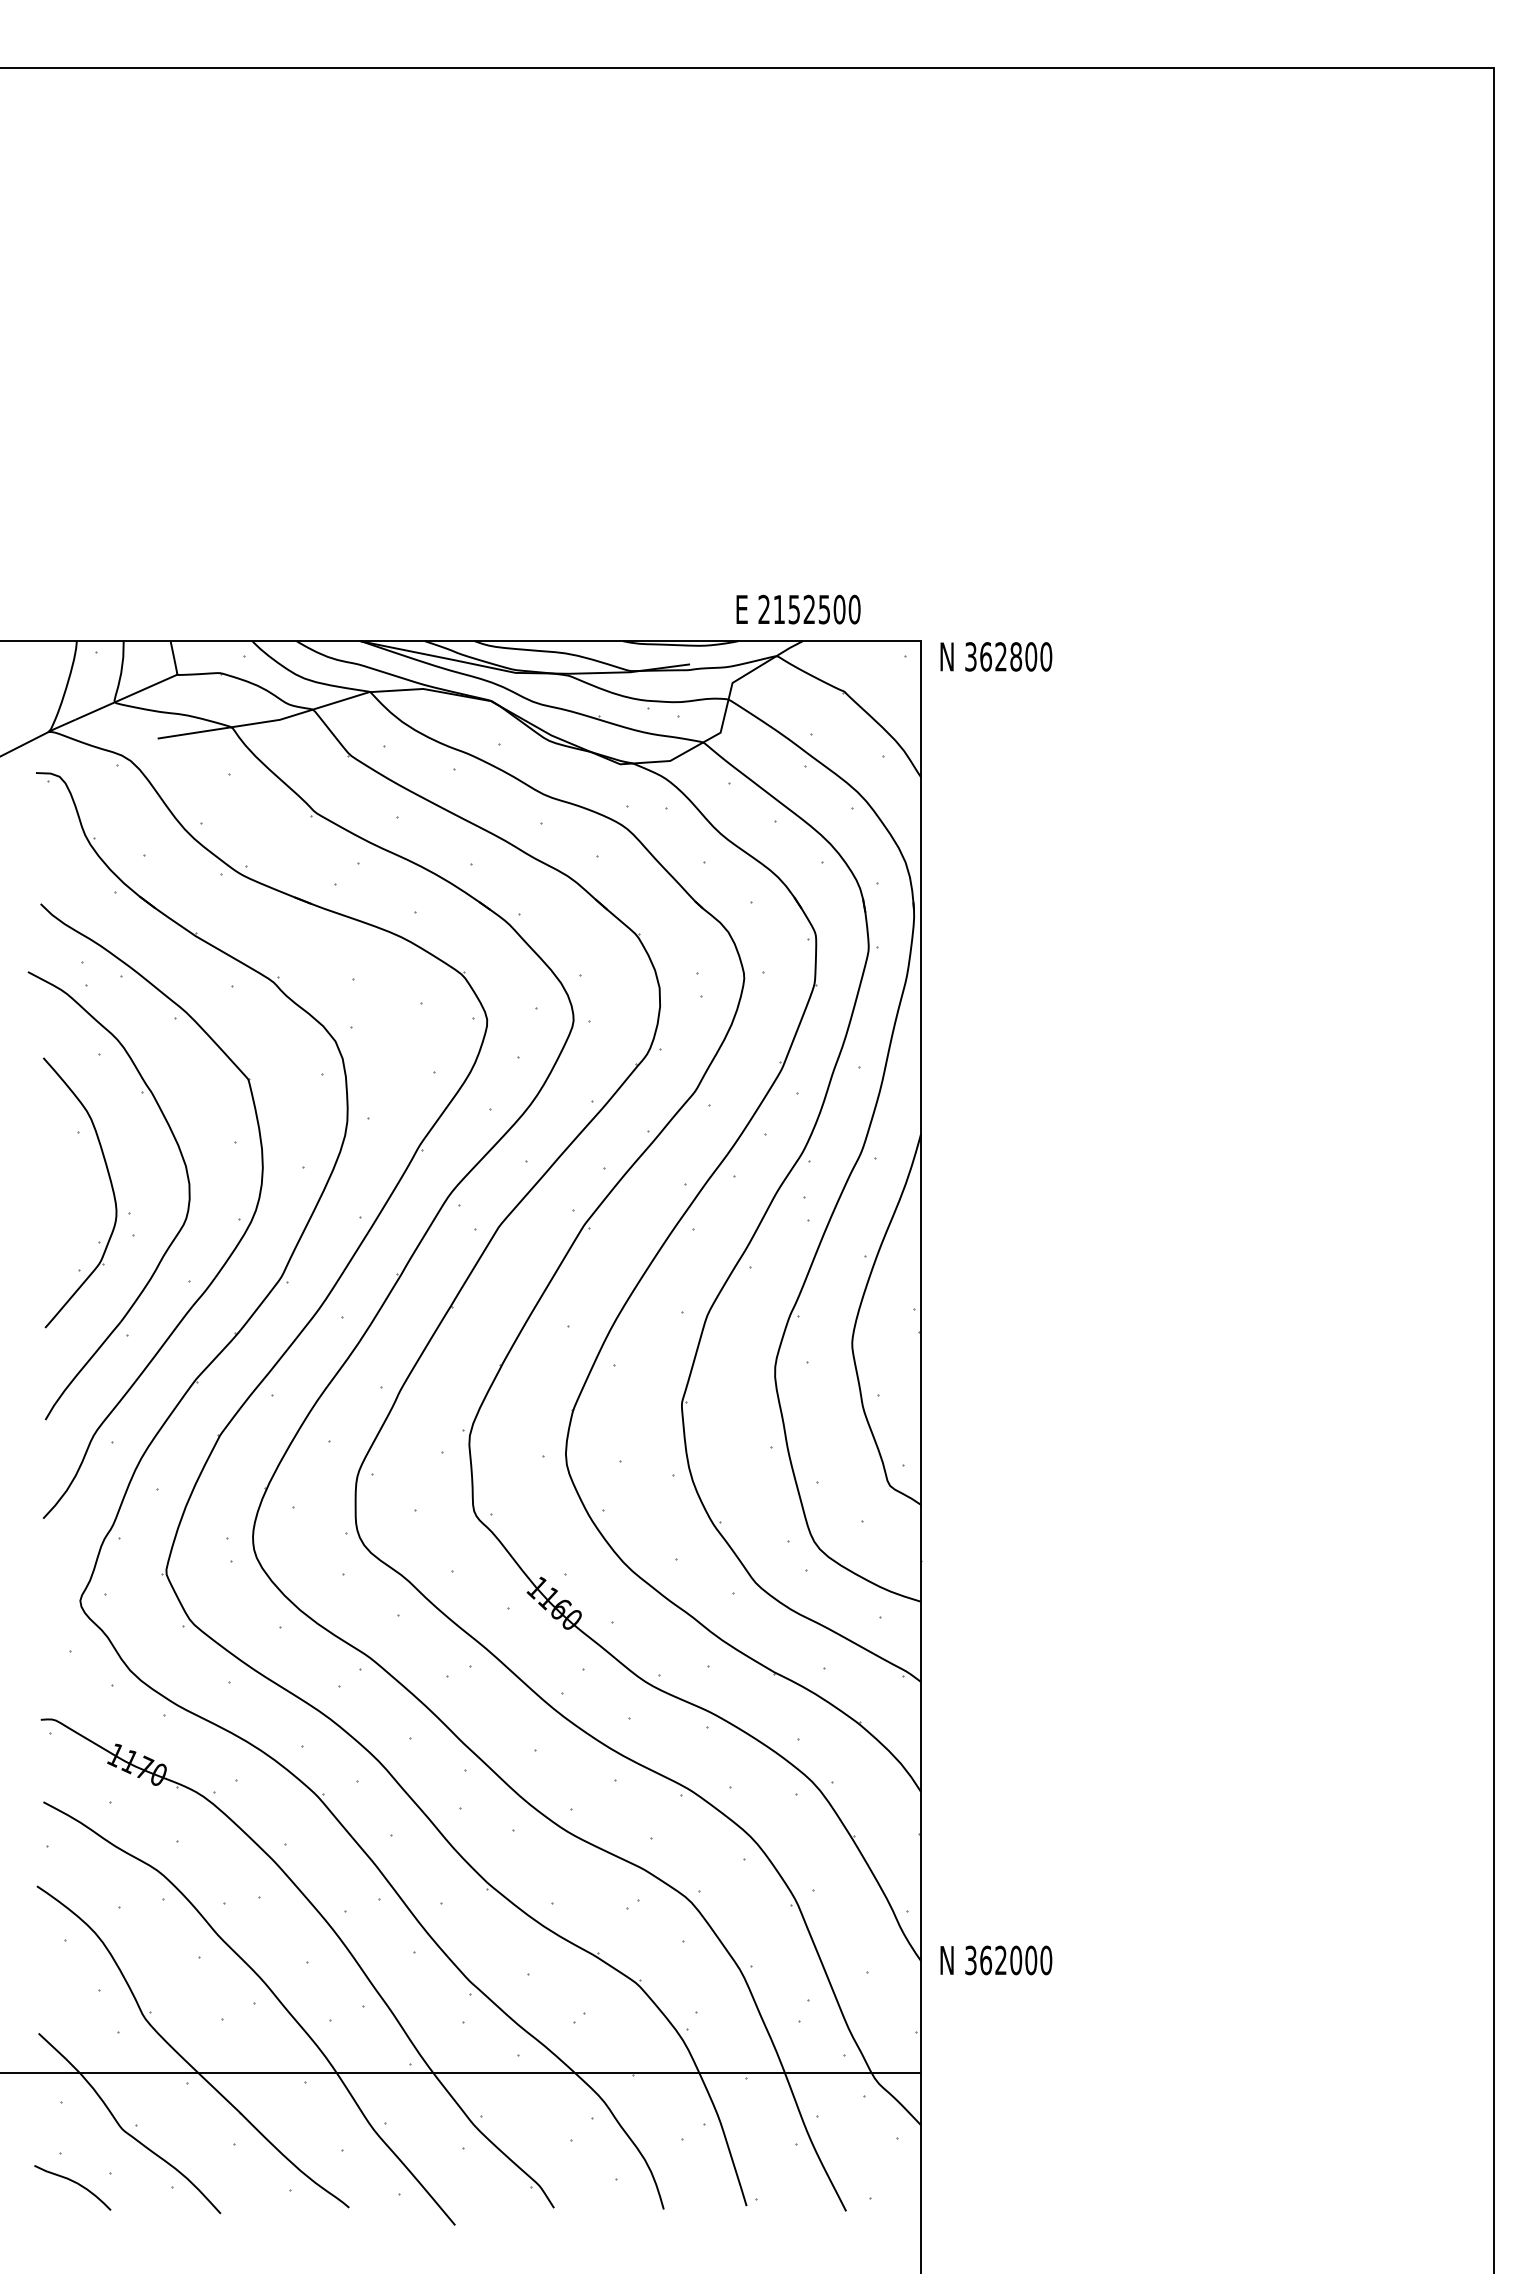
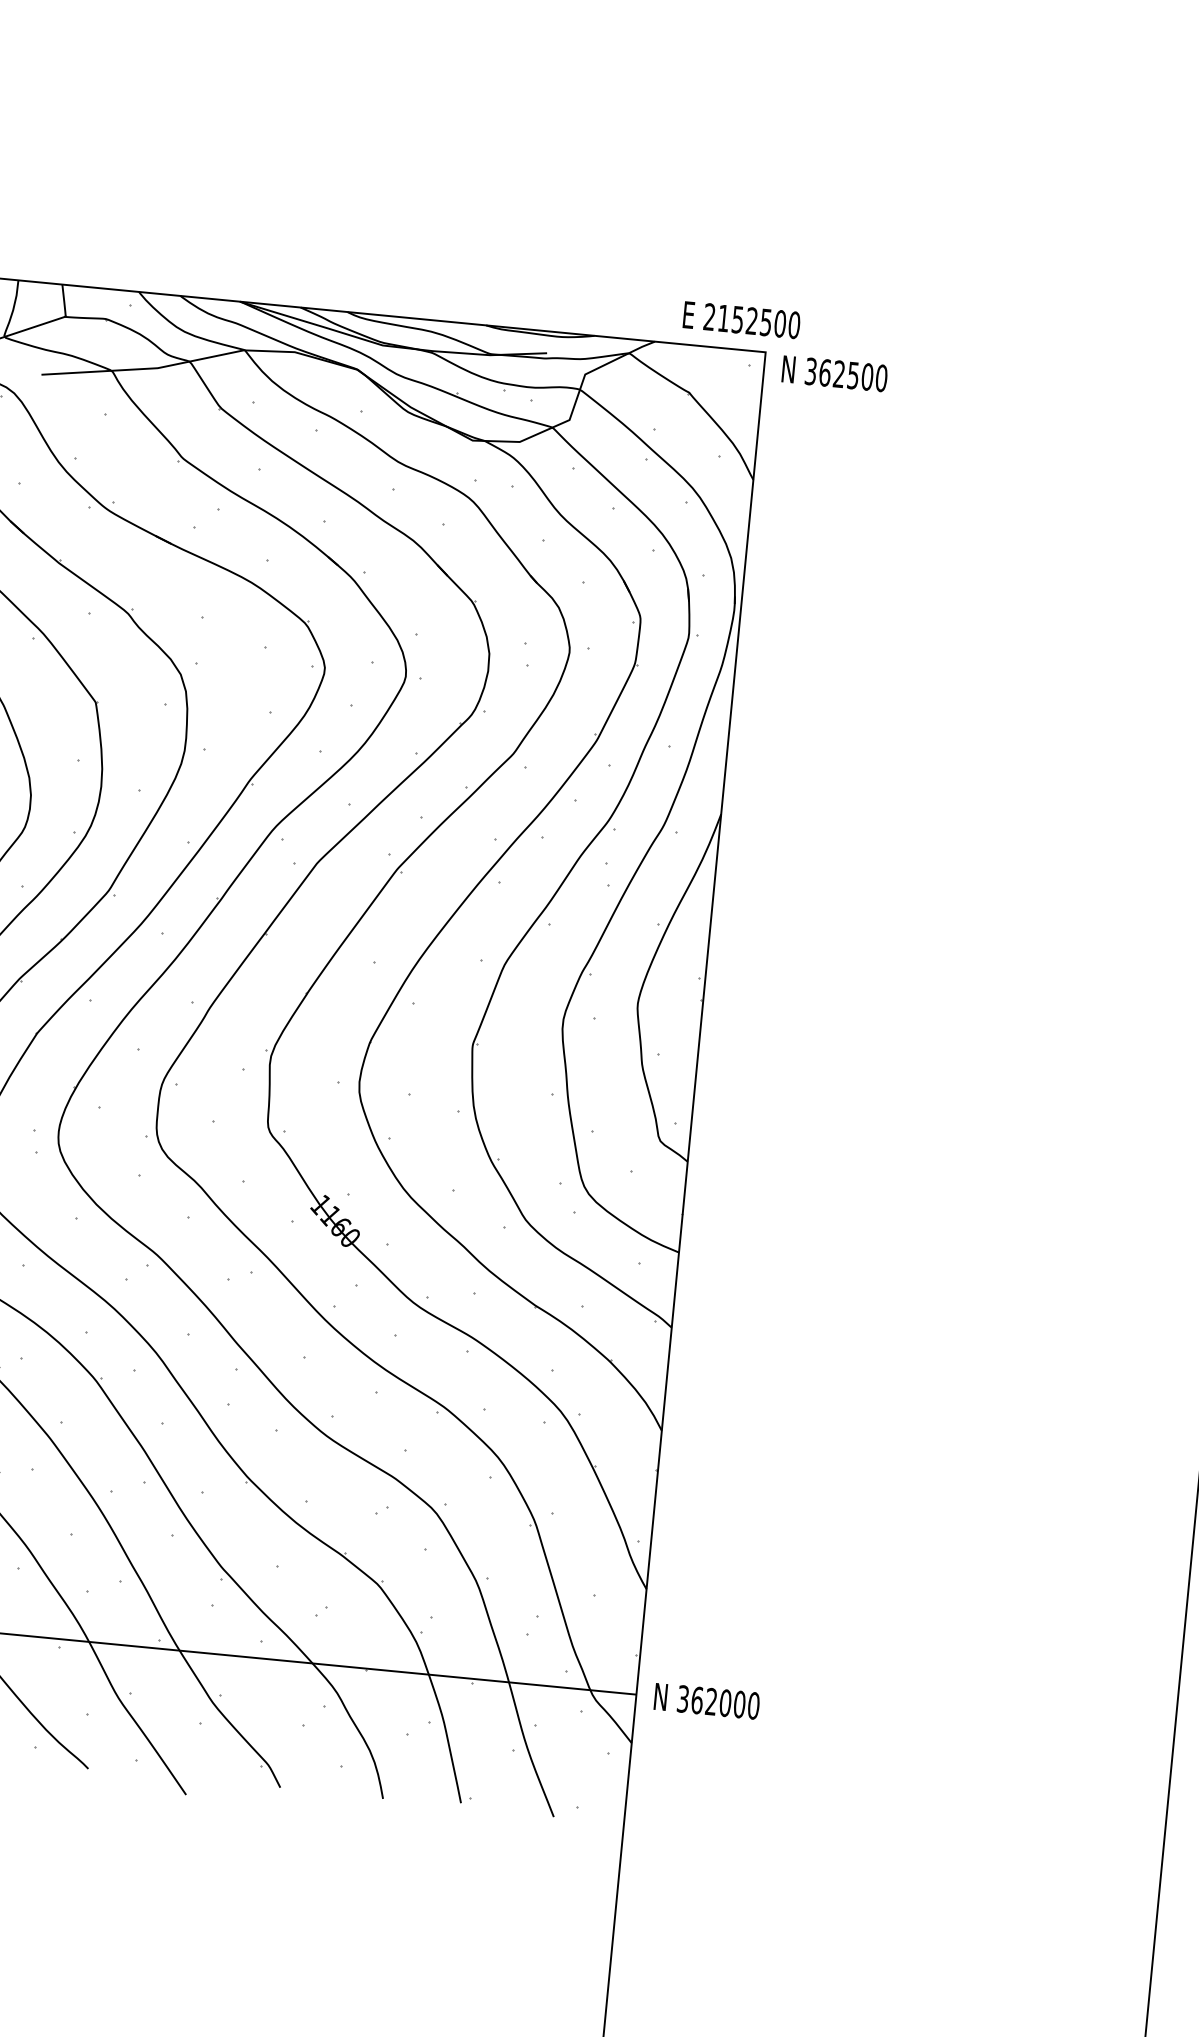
text: (798, 609) -> (741, 320), moved
text: (1016, 656) -> (853, 375), 362800 -> 362500
text: (996, 1960) -> (707, 1701), moved

